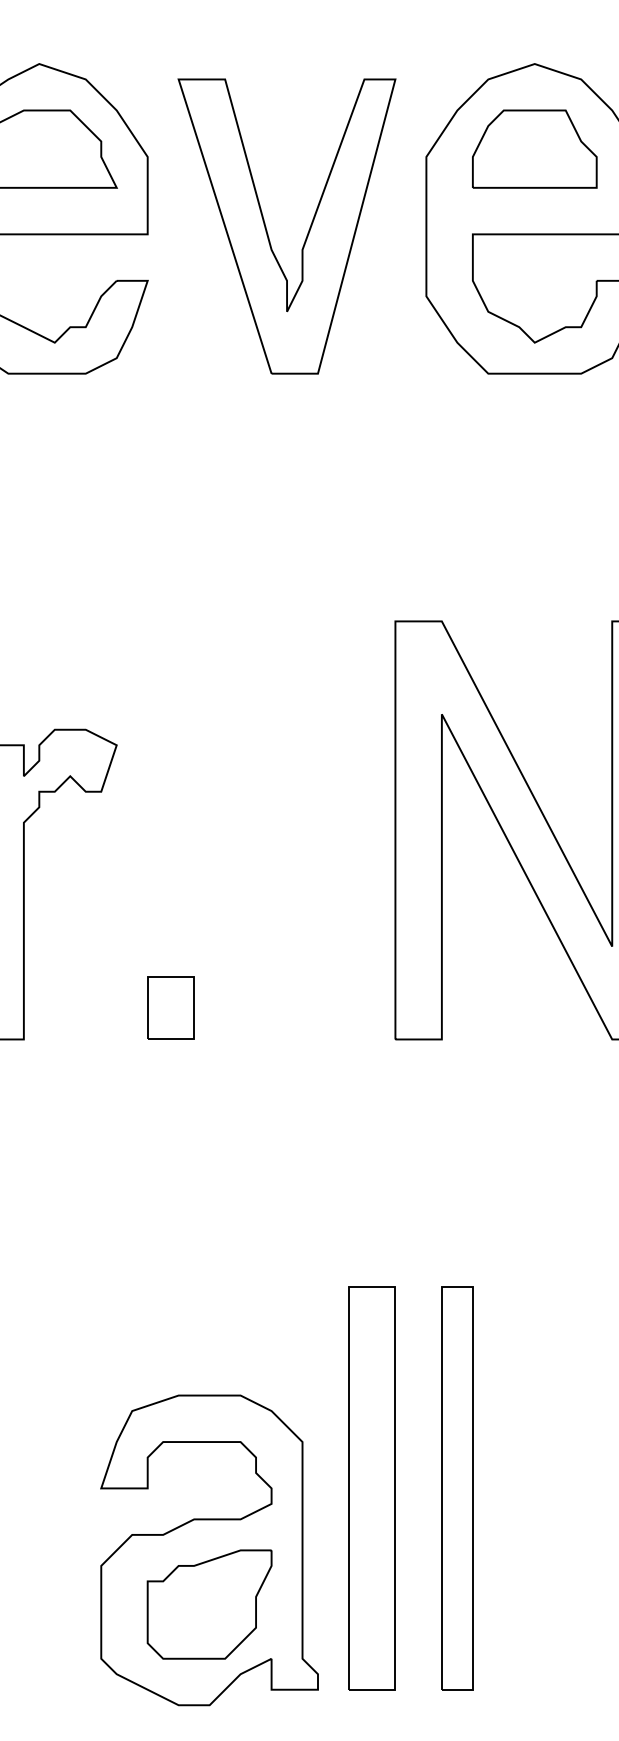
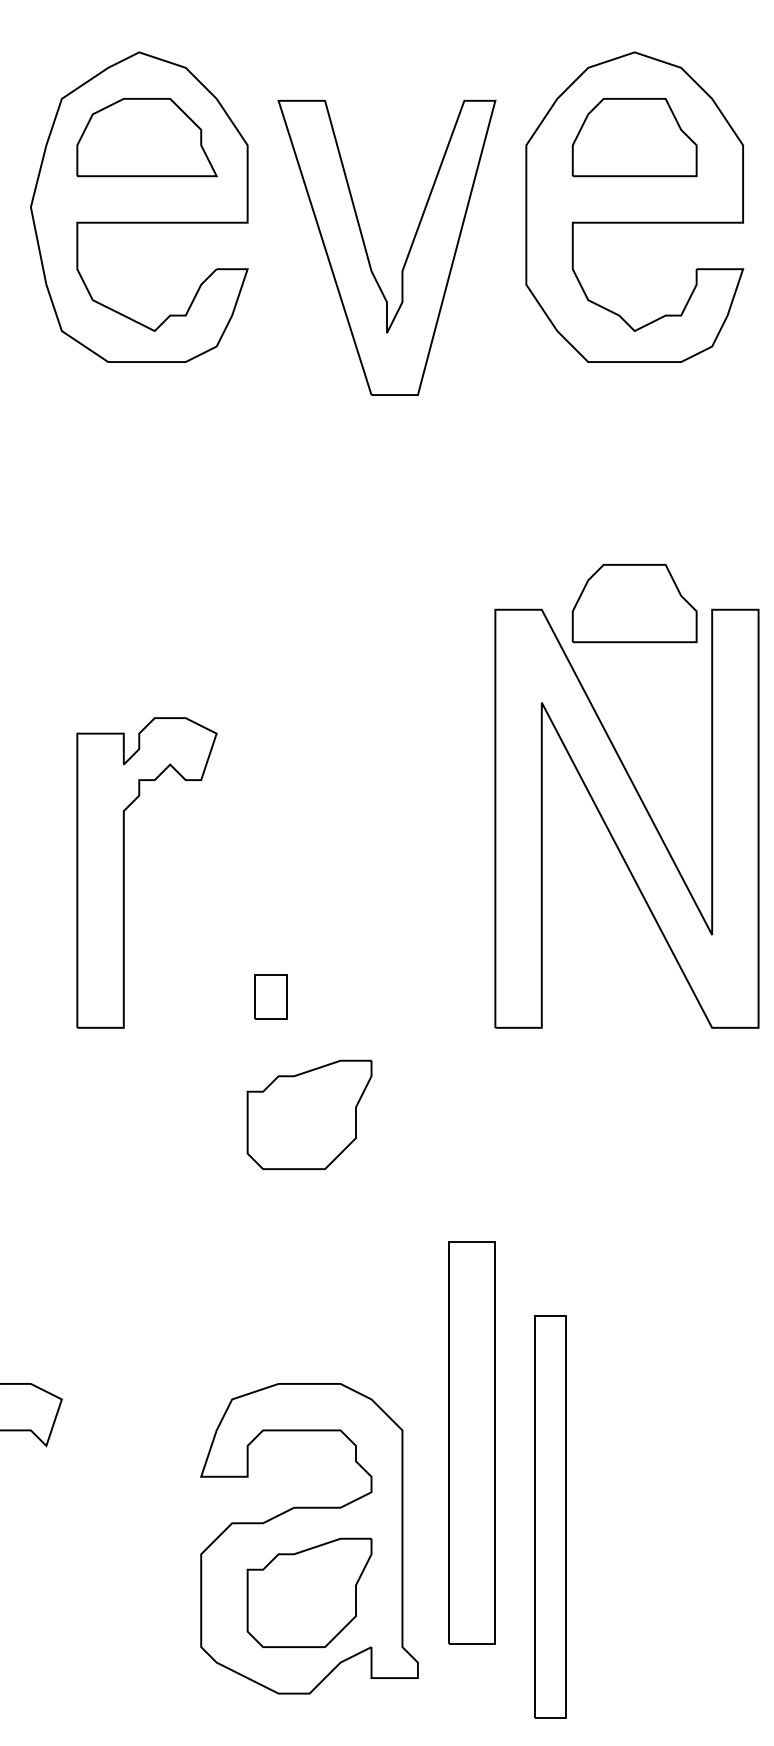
part: (267, 230) -> (367, 251), moved
part: (534, 615) -> (634, 603), added
part: (170, 1008) -> (270, 996), size x0.7
part: (209, 1126) -> (309, 1114), added
part: (371, 1488) -> (471, 1442), moved
part: (457, 1488) -> (550, 1516), moved

